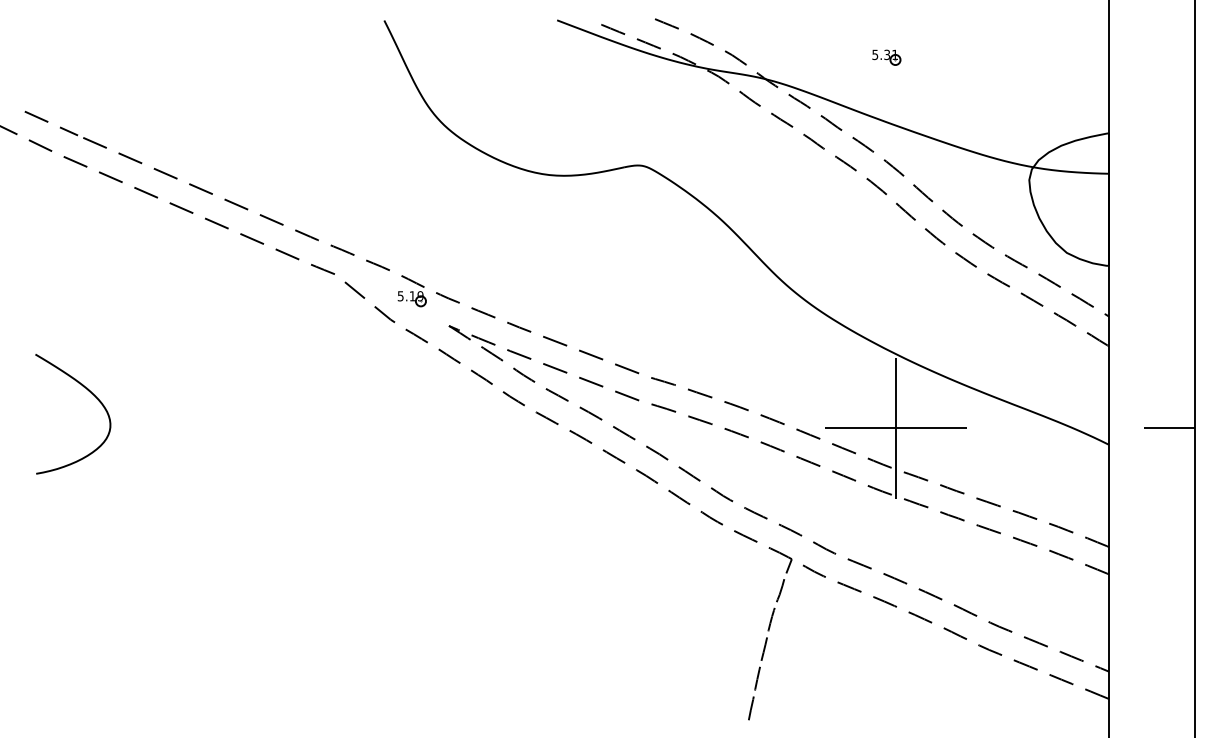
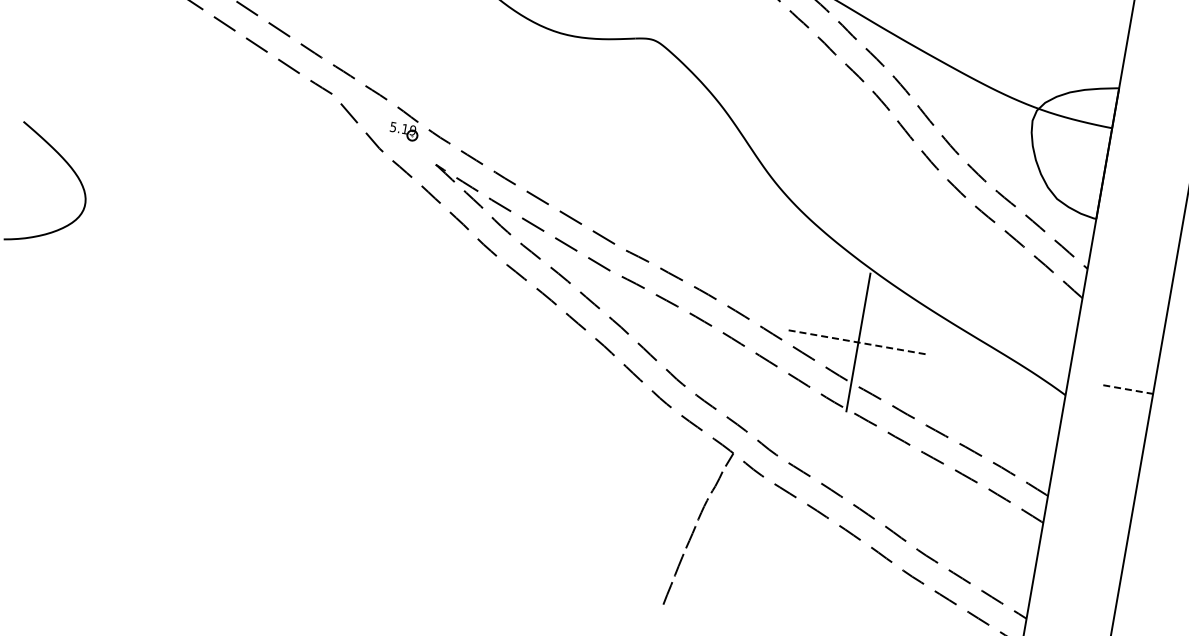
line: (895, 428) -> (858, 342), solid -> dashed
line: (1170, 428) -> (1128, 389), solid -> dashed

